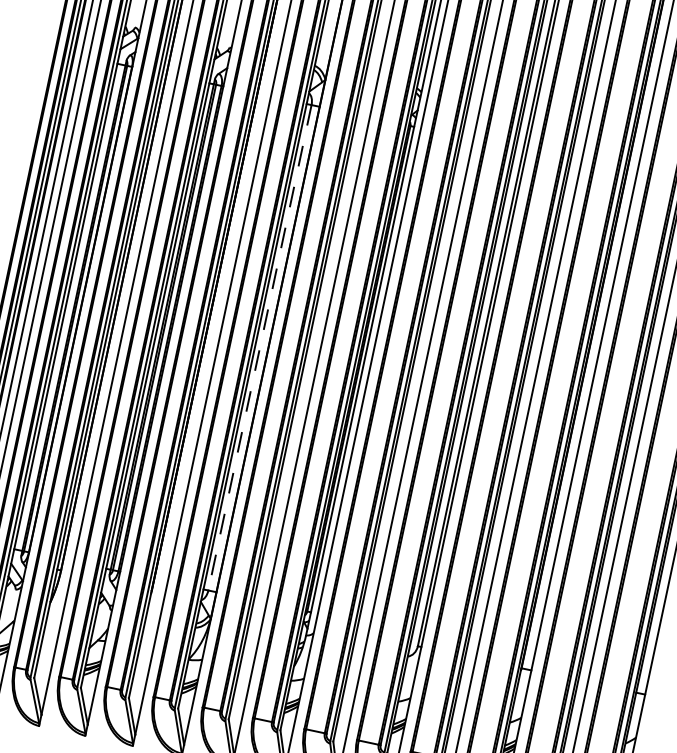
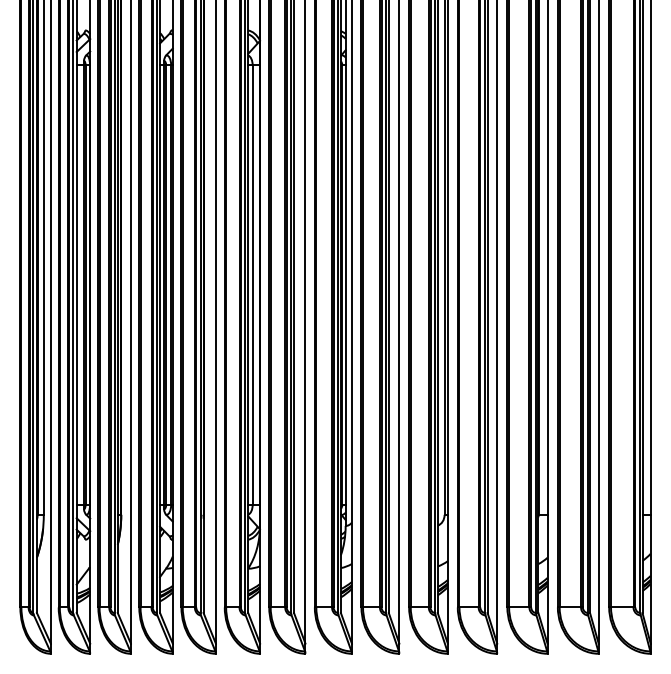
line: (259, 348) -> (252, 285), dashed -> solid

